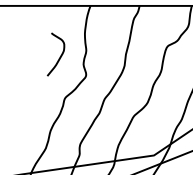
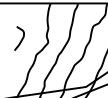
curve: (59, 54) -> (21, 38), moved

